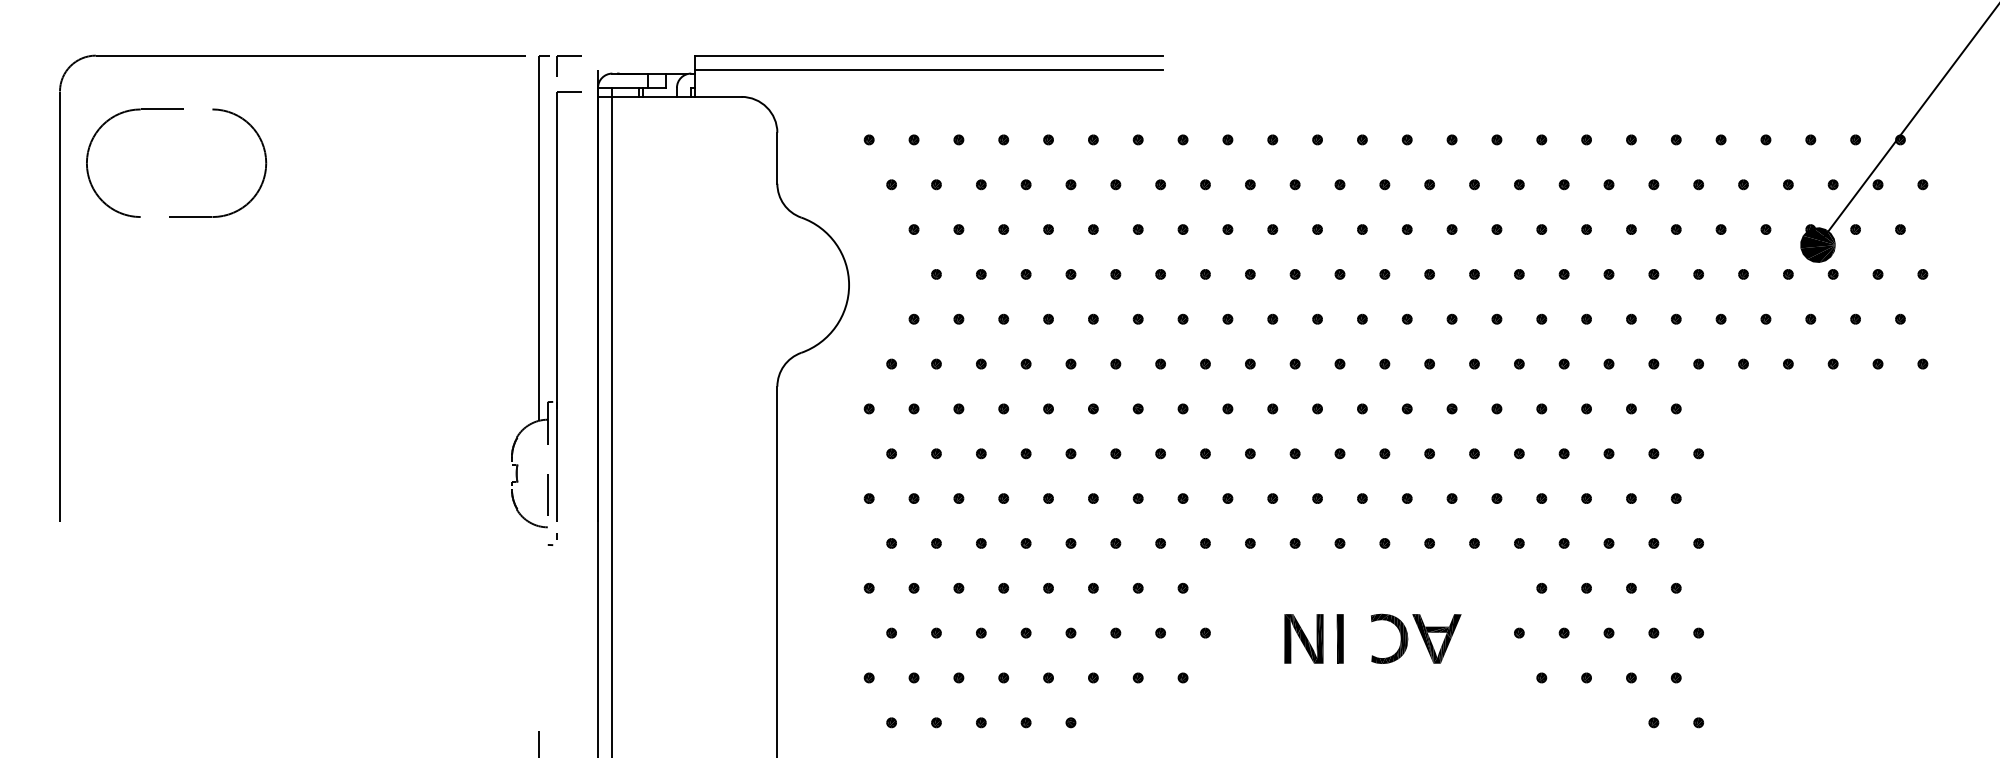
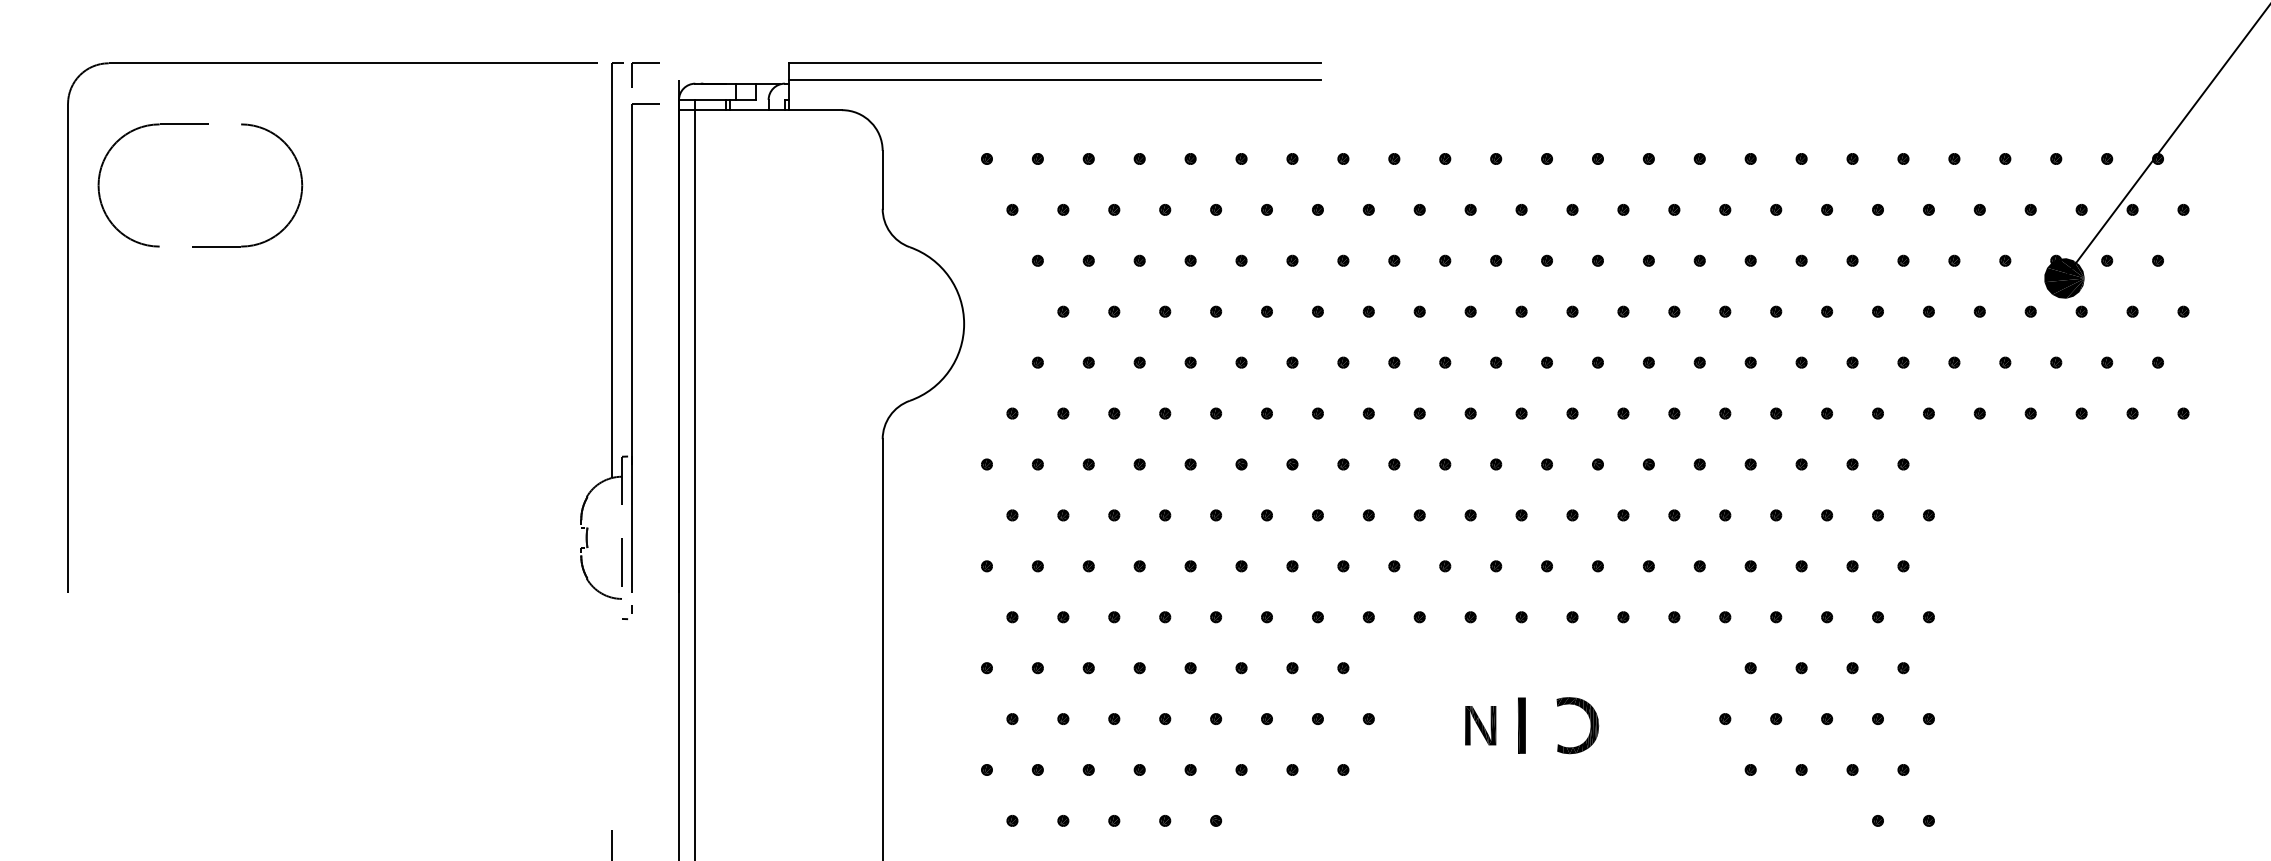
part: (1303, 638) -> (1480, 725), size x0.7
part: (1436, 638) -> (1631, 725), removed

